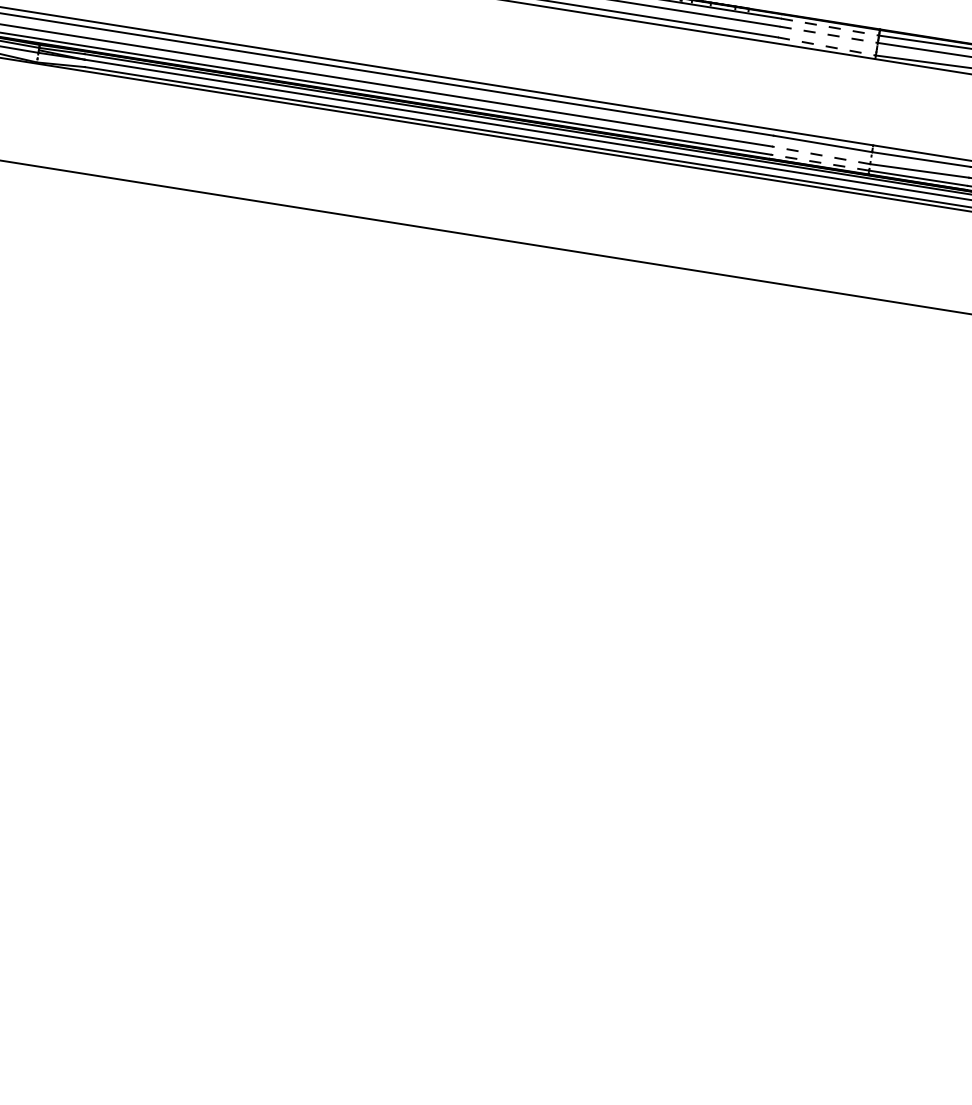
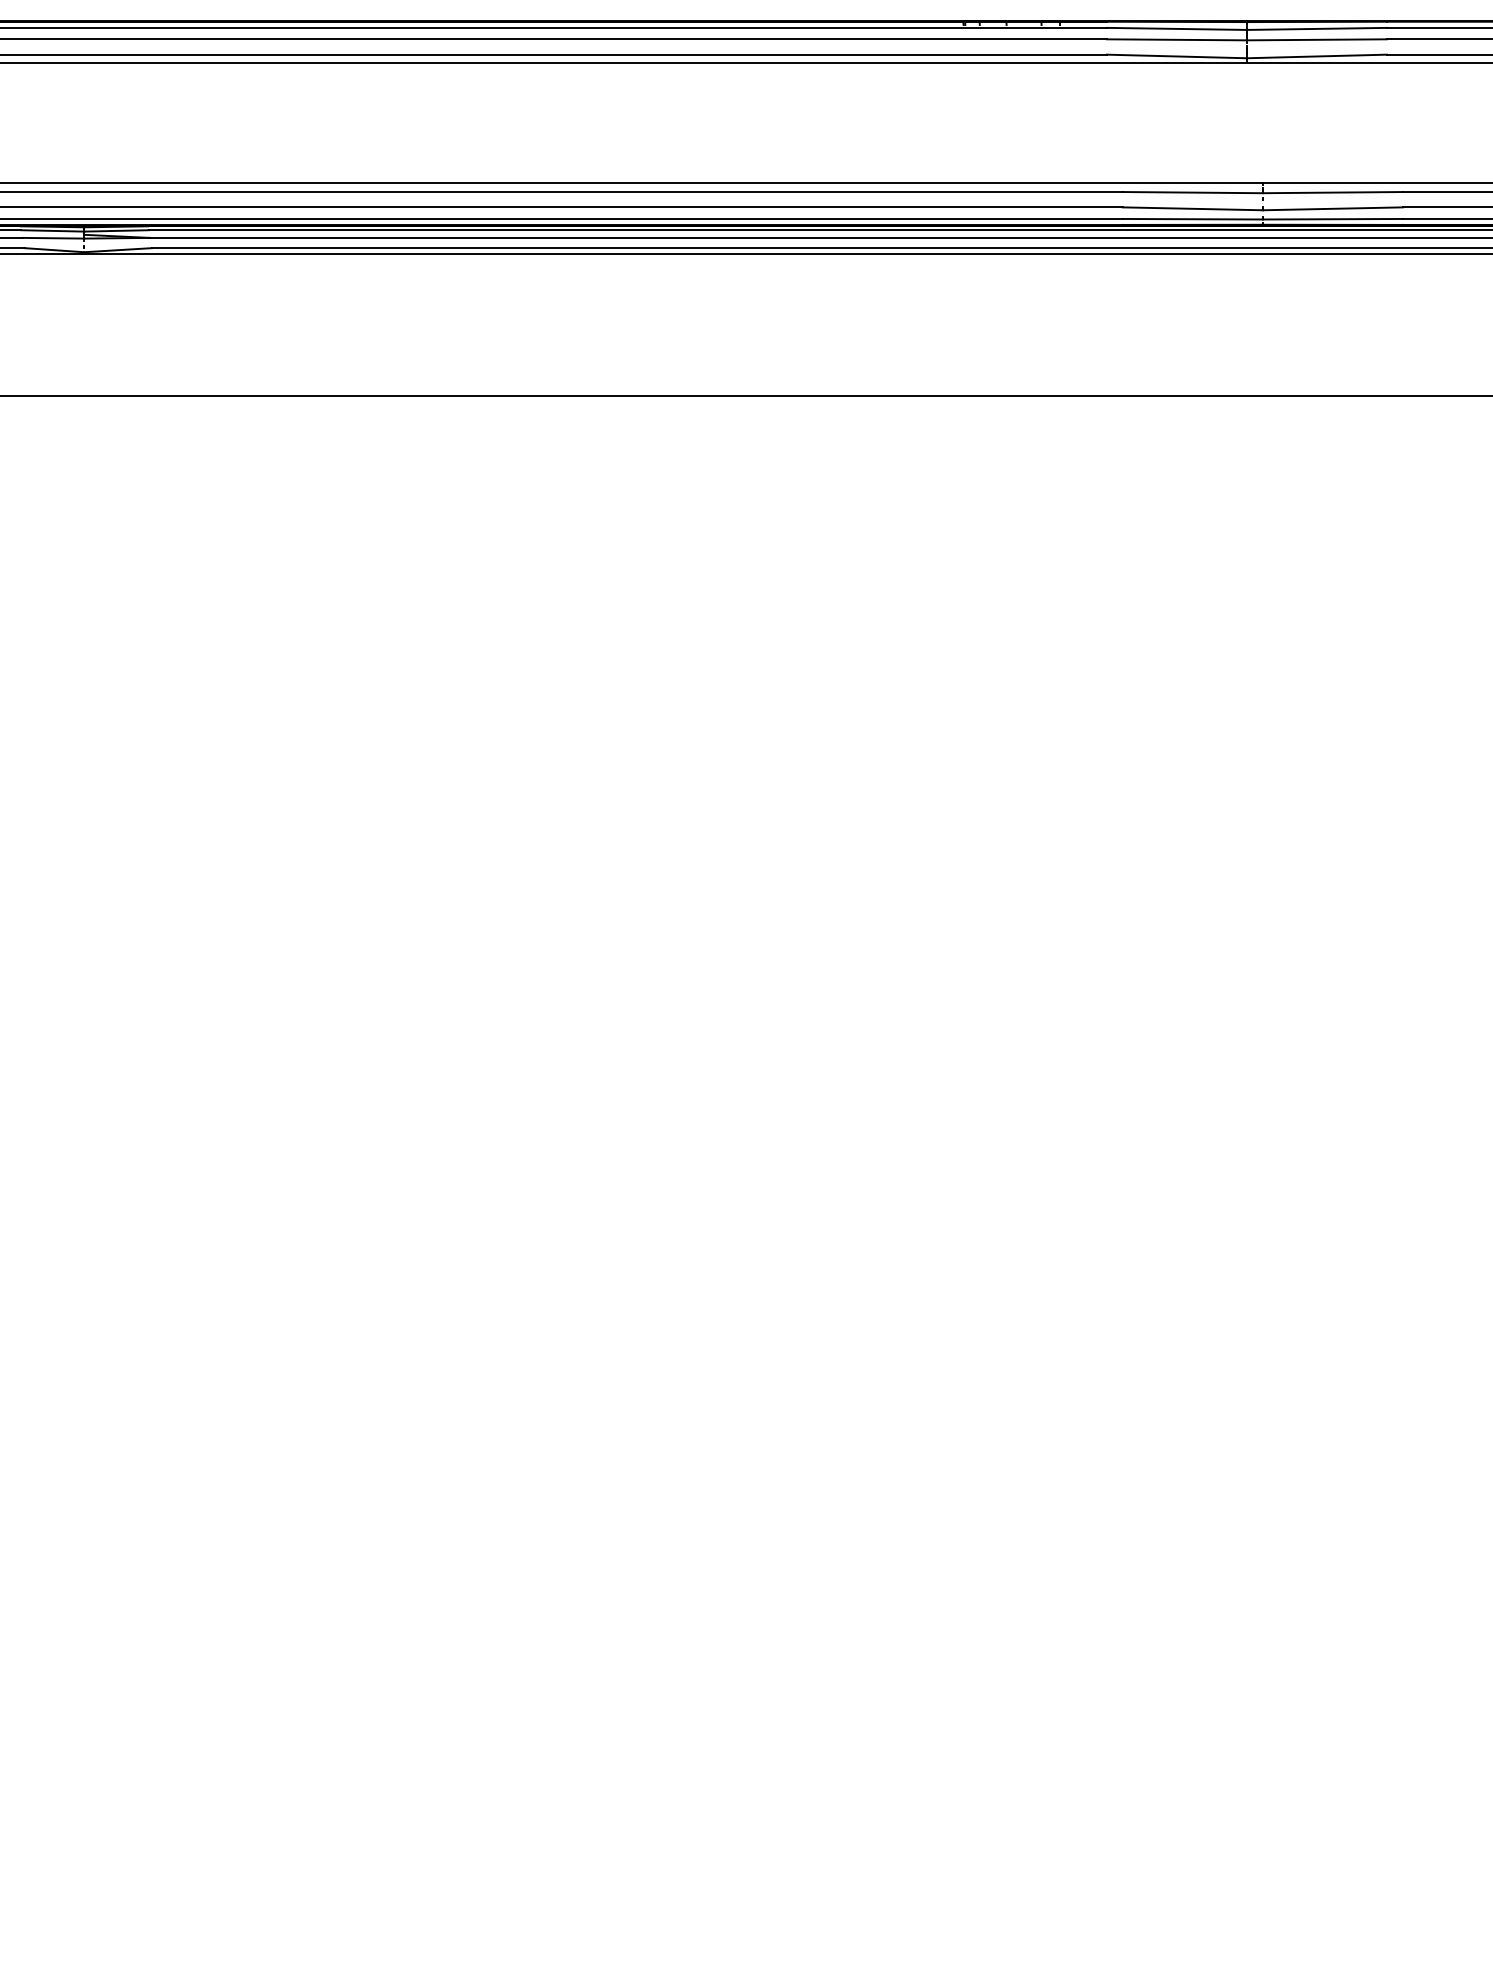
line: (829, 26) -> (1176, 28), dashed -> solid
line: (828, 34) -> (1176, 39), dashed -> solid
line: (826, 46) -> (1176, 56), dashed -> solid
line: (820, 155) -> (1192, 208), dashed -> solid
line: (819, 162) -> (1192, 219), dashed -> solid

